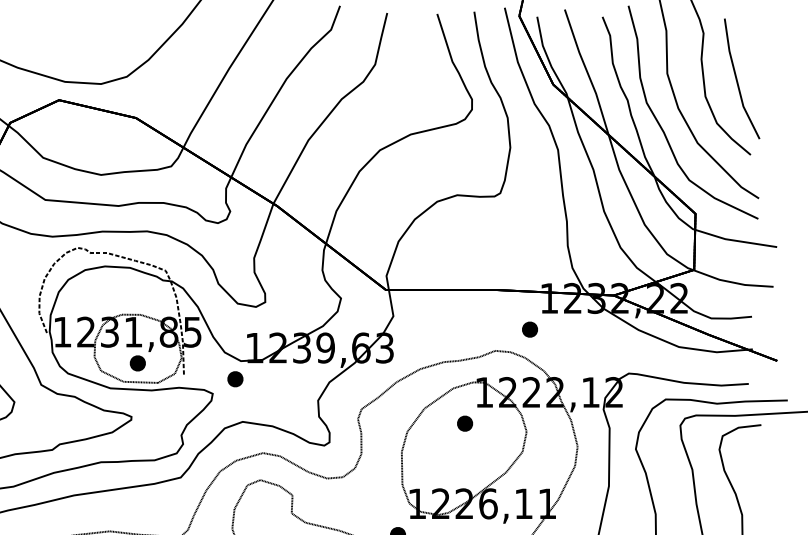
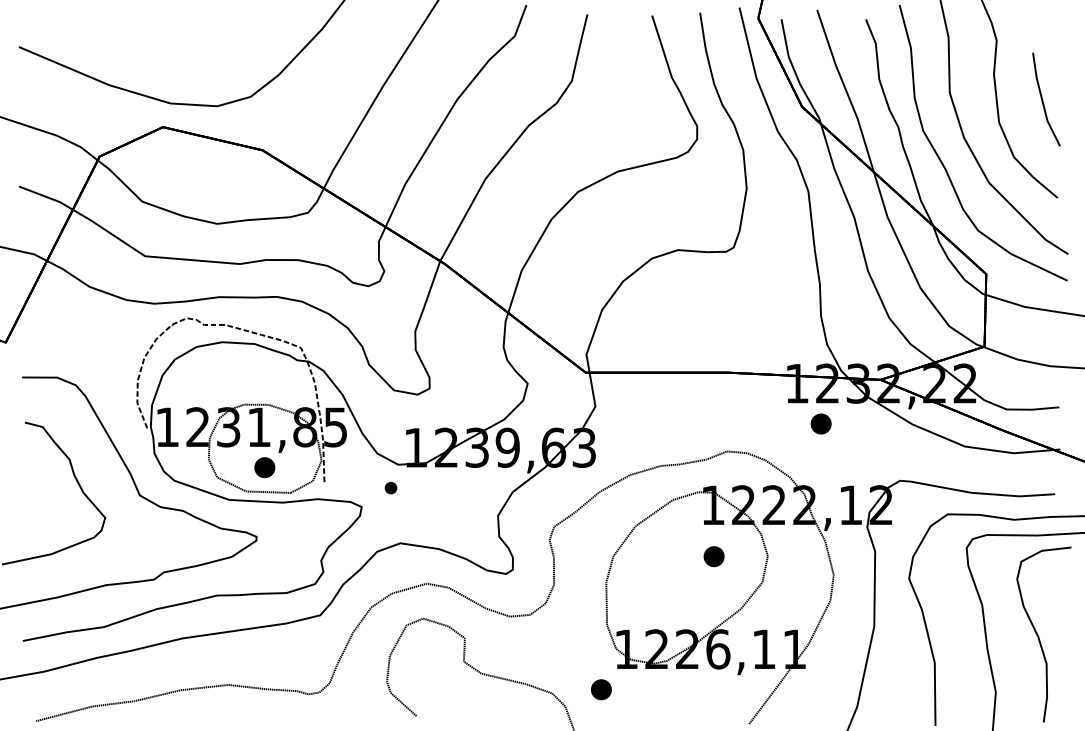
part: (742, 78) -> (1046, 99), size x0.6
part: (529, 329) -> (820, 423), moved
part: (235, 378) -> (390, 487), size x0.6
part: (464, 423) -> (713, 556), moved

